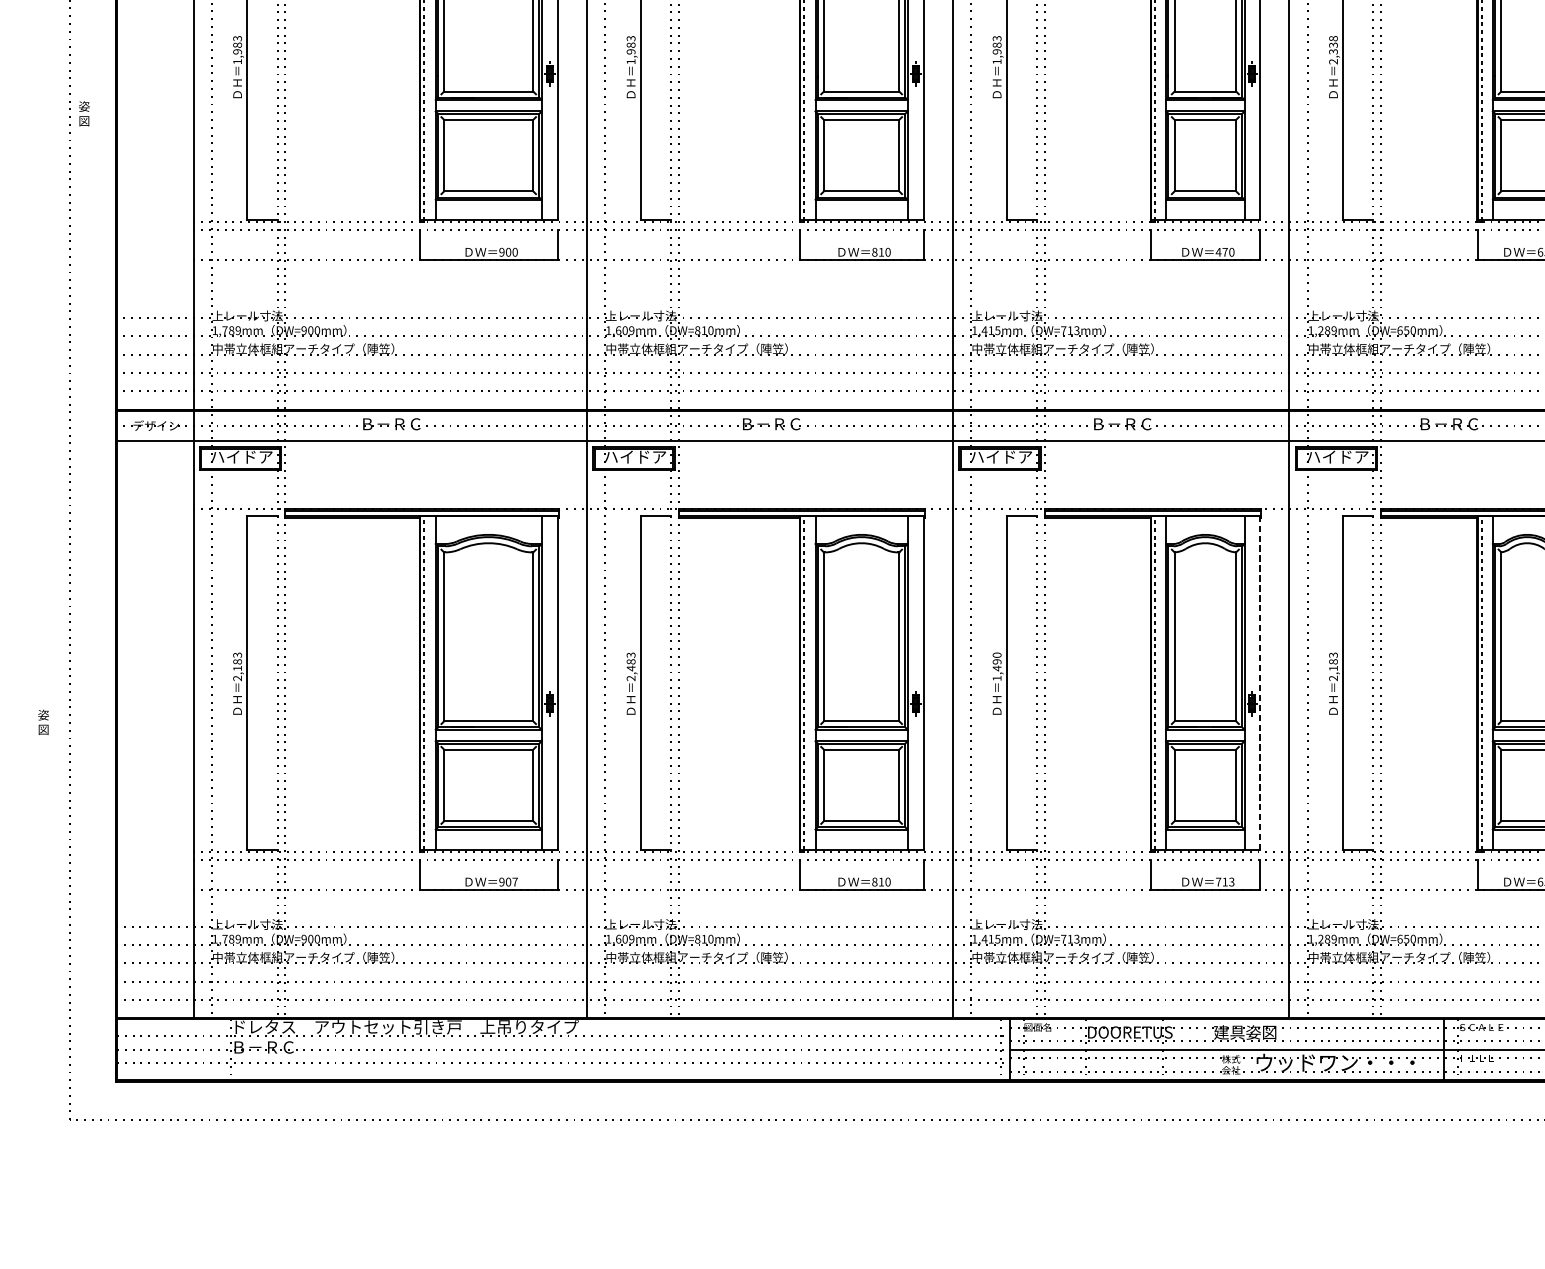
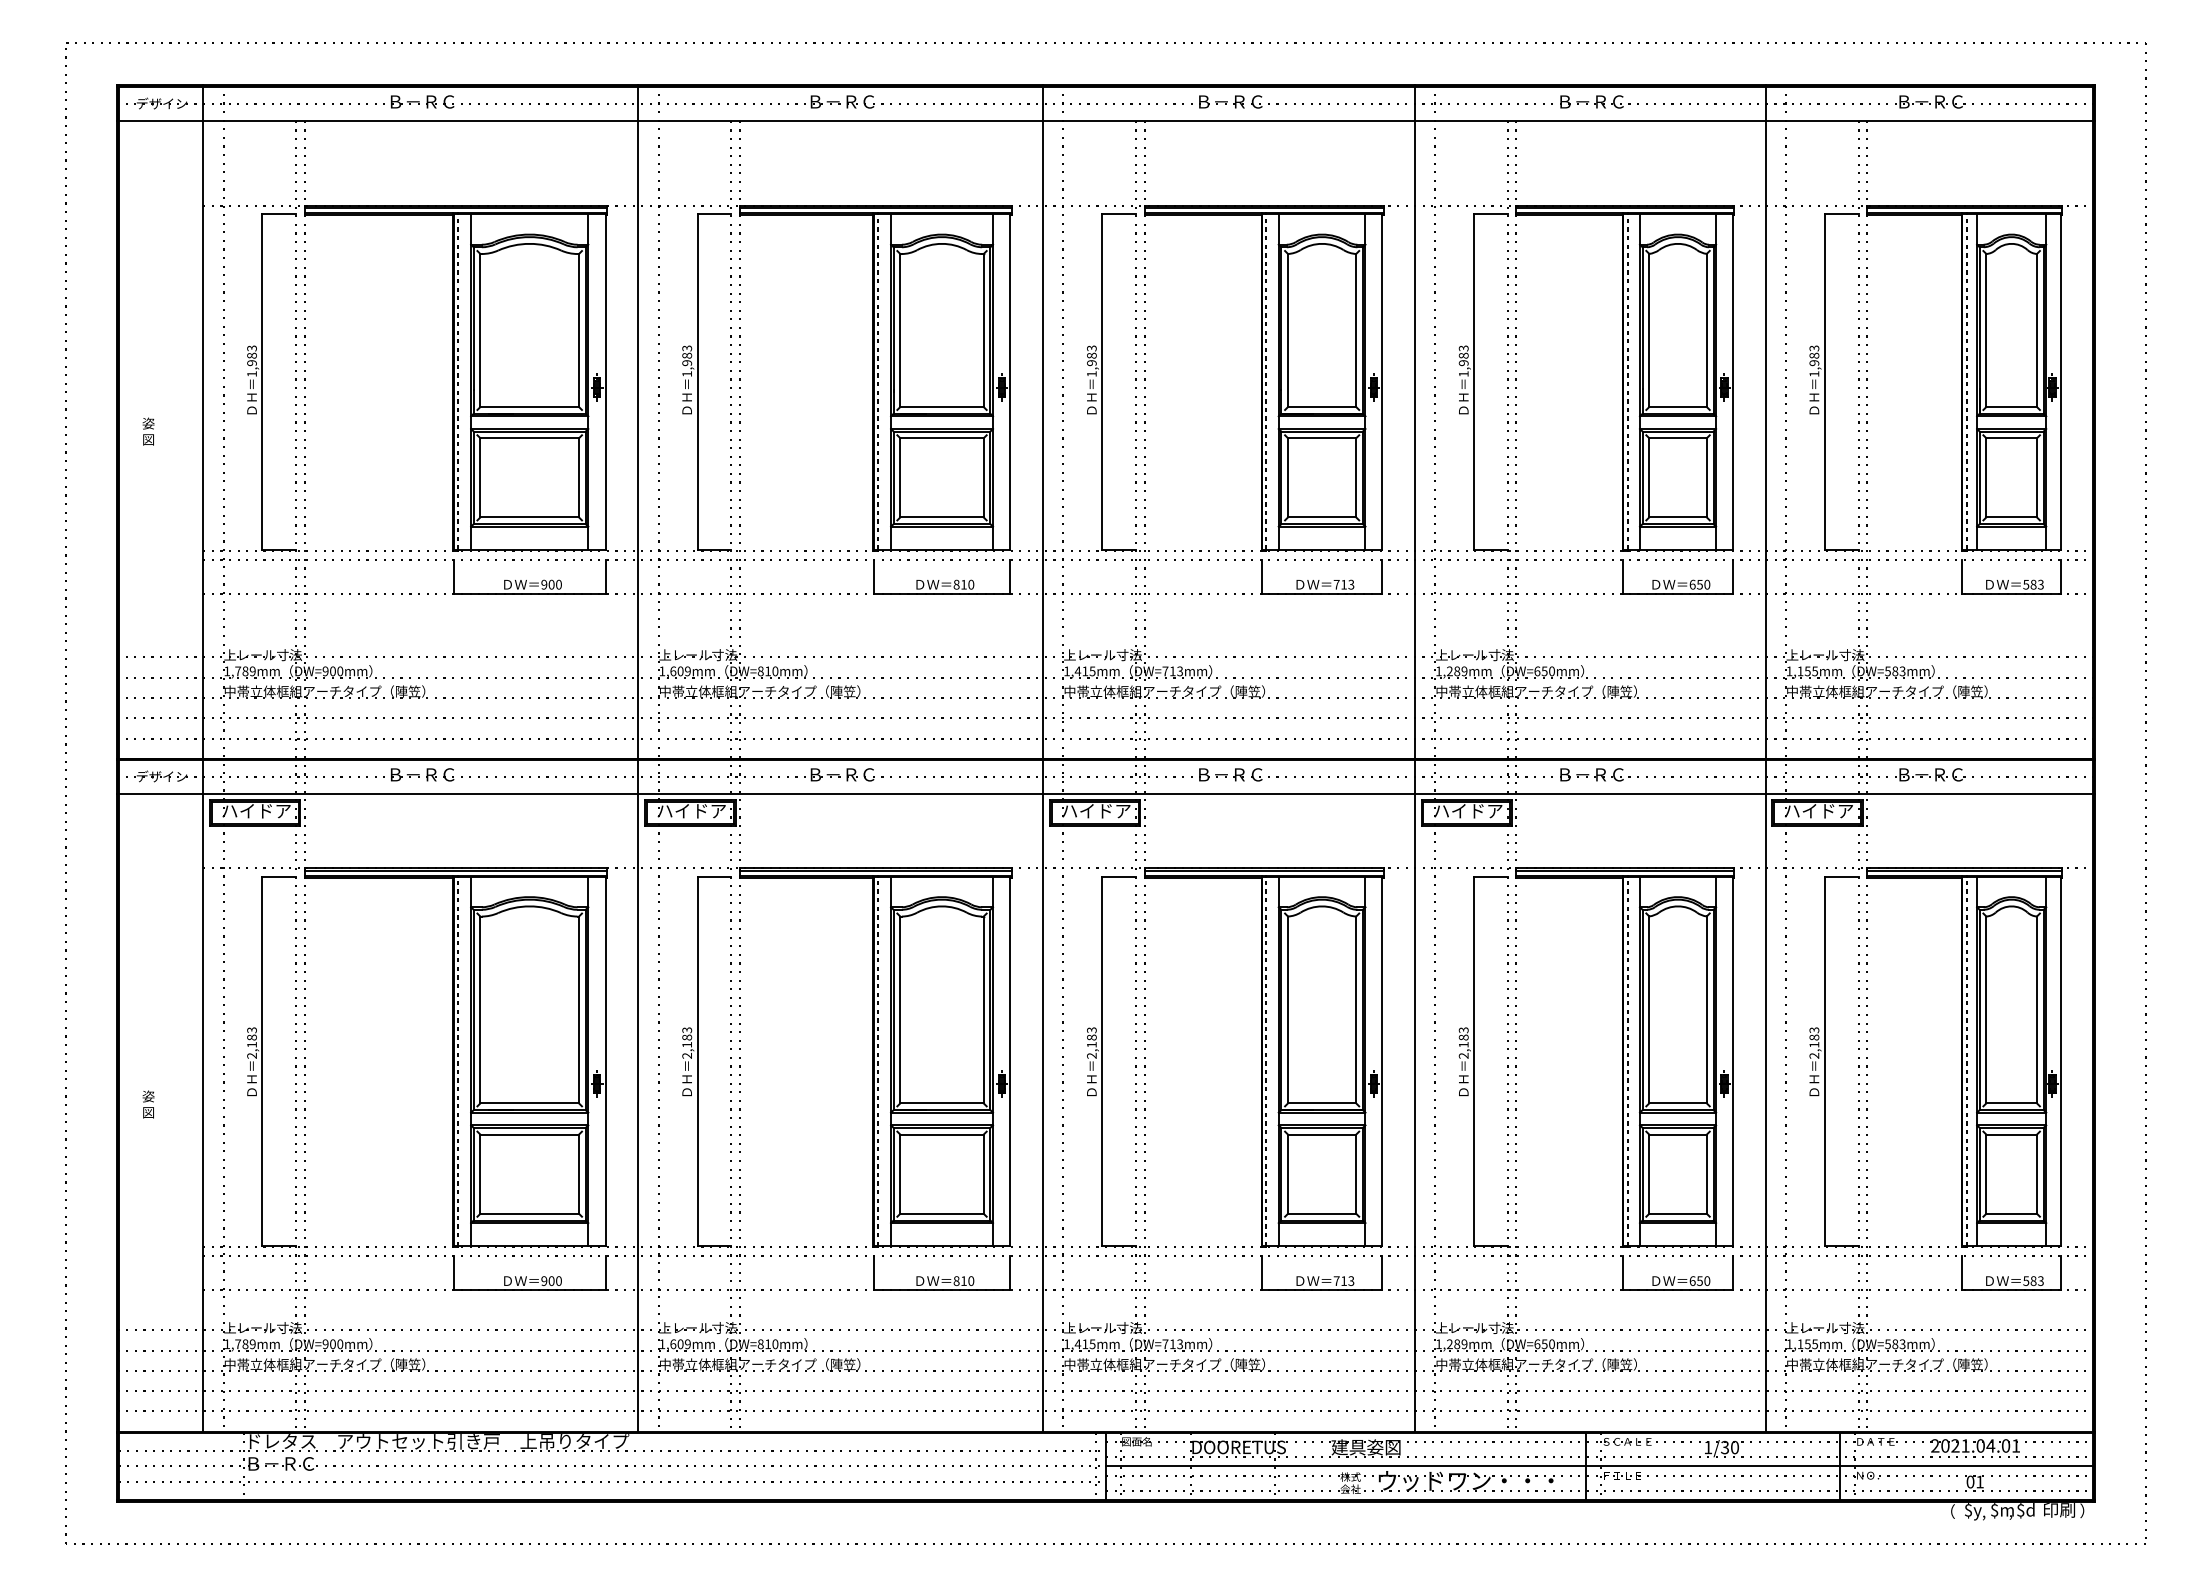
text: (1333, 49) -> (1463, 360), 2,338 -> 1,983
text: (84, 113) -> (148, 431), moved
text: (1224, 252) -> (1343, 584), 470 -> 713
text: (996, 666) -> (1091, 1042), 1,490 -> 2,183
text: (630, 668) -> (686, 1044), 2,483 -> 2,183
line: (1259, 683) -> (1382, 1061), dashed -> solid
text: (43, 722) -> (148, 1104), moved
text: (514, 881) -> (558, 1280), 907 -> 900

